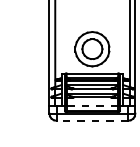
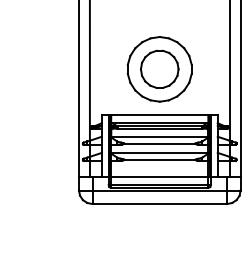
line: (92, 106) -> (159, 177), dashed -> solid
line: (92, 120) -> (159, 203), dashed -> solid

